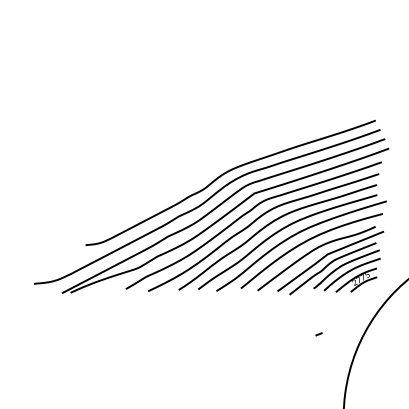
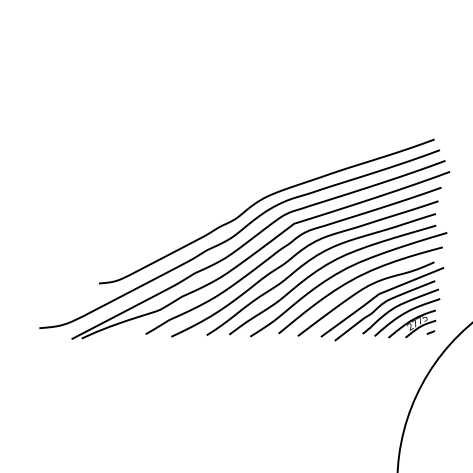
line: (318, 334) -> (430, 332), moved

